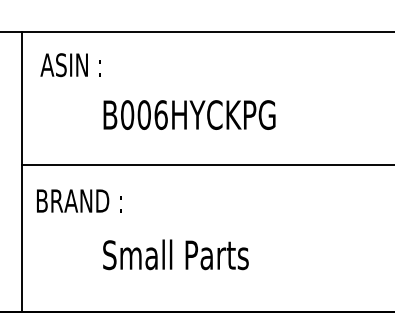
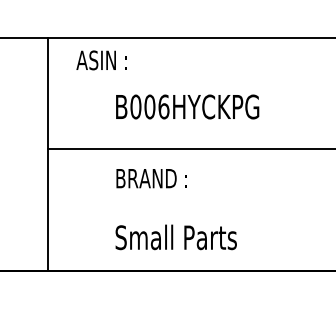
text: (70, 65) -> (101, 60), moved
text: (78, 200) -> (151, 178), moved
text: (175, 254) -> (175, 237), moved

